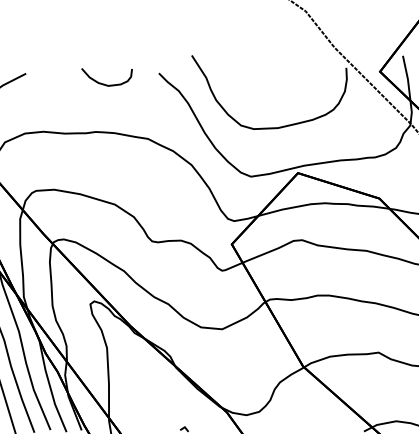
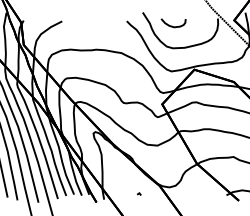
curve: (104, 82) -> (172, 25), moved

